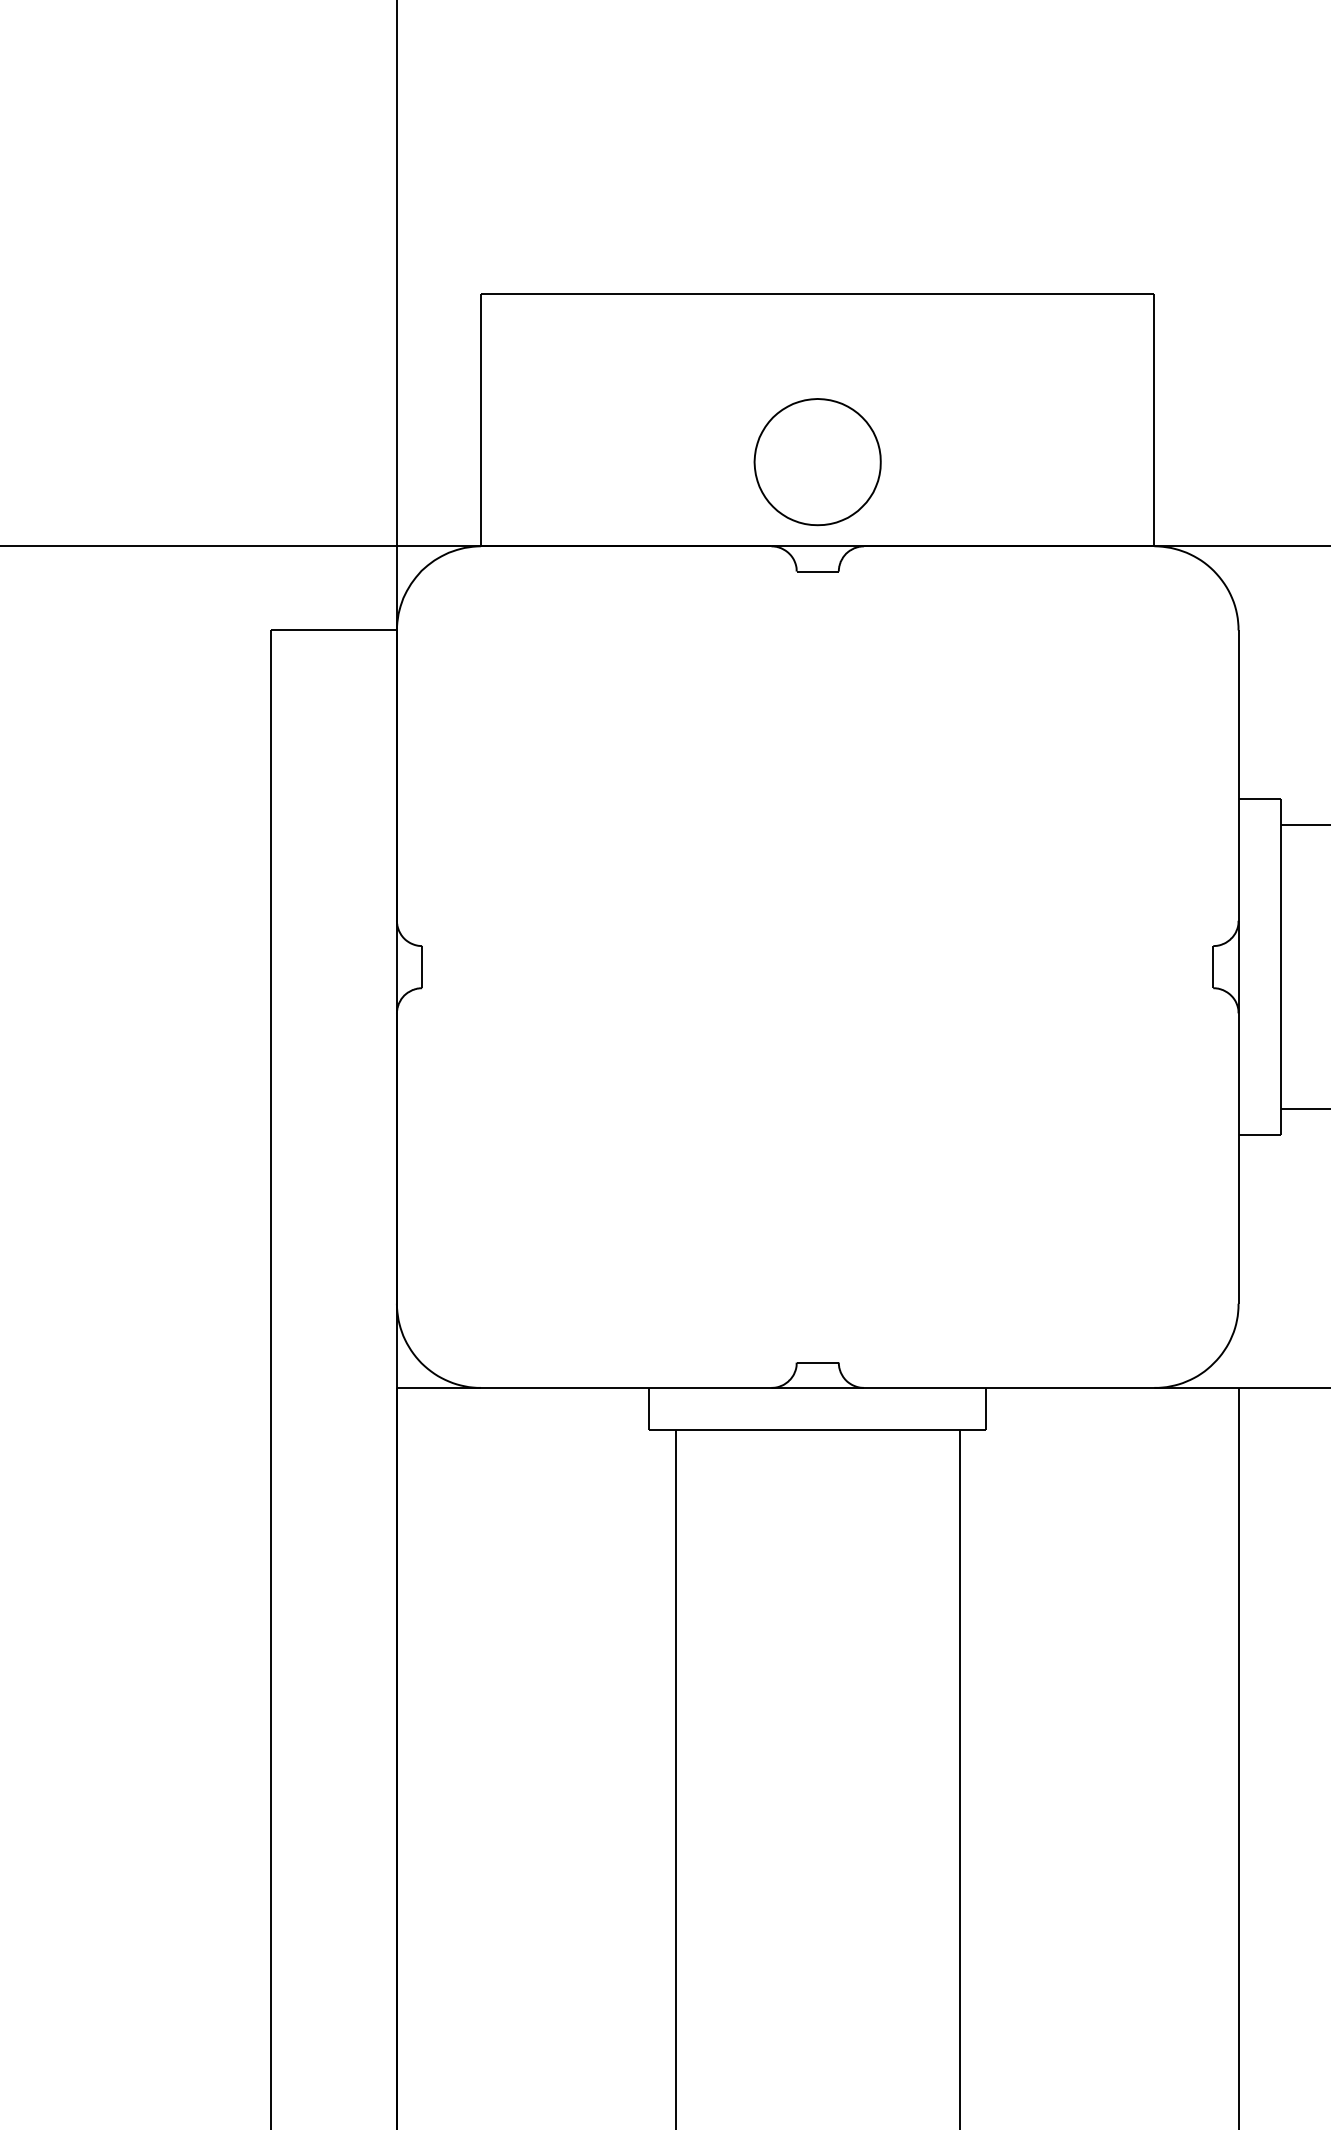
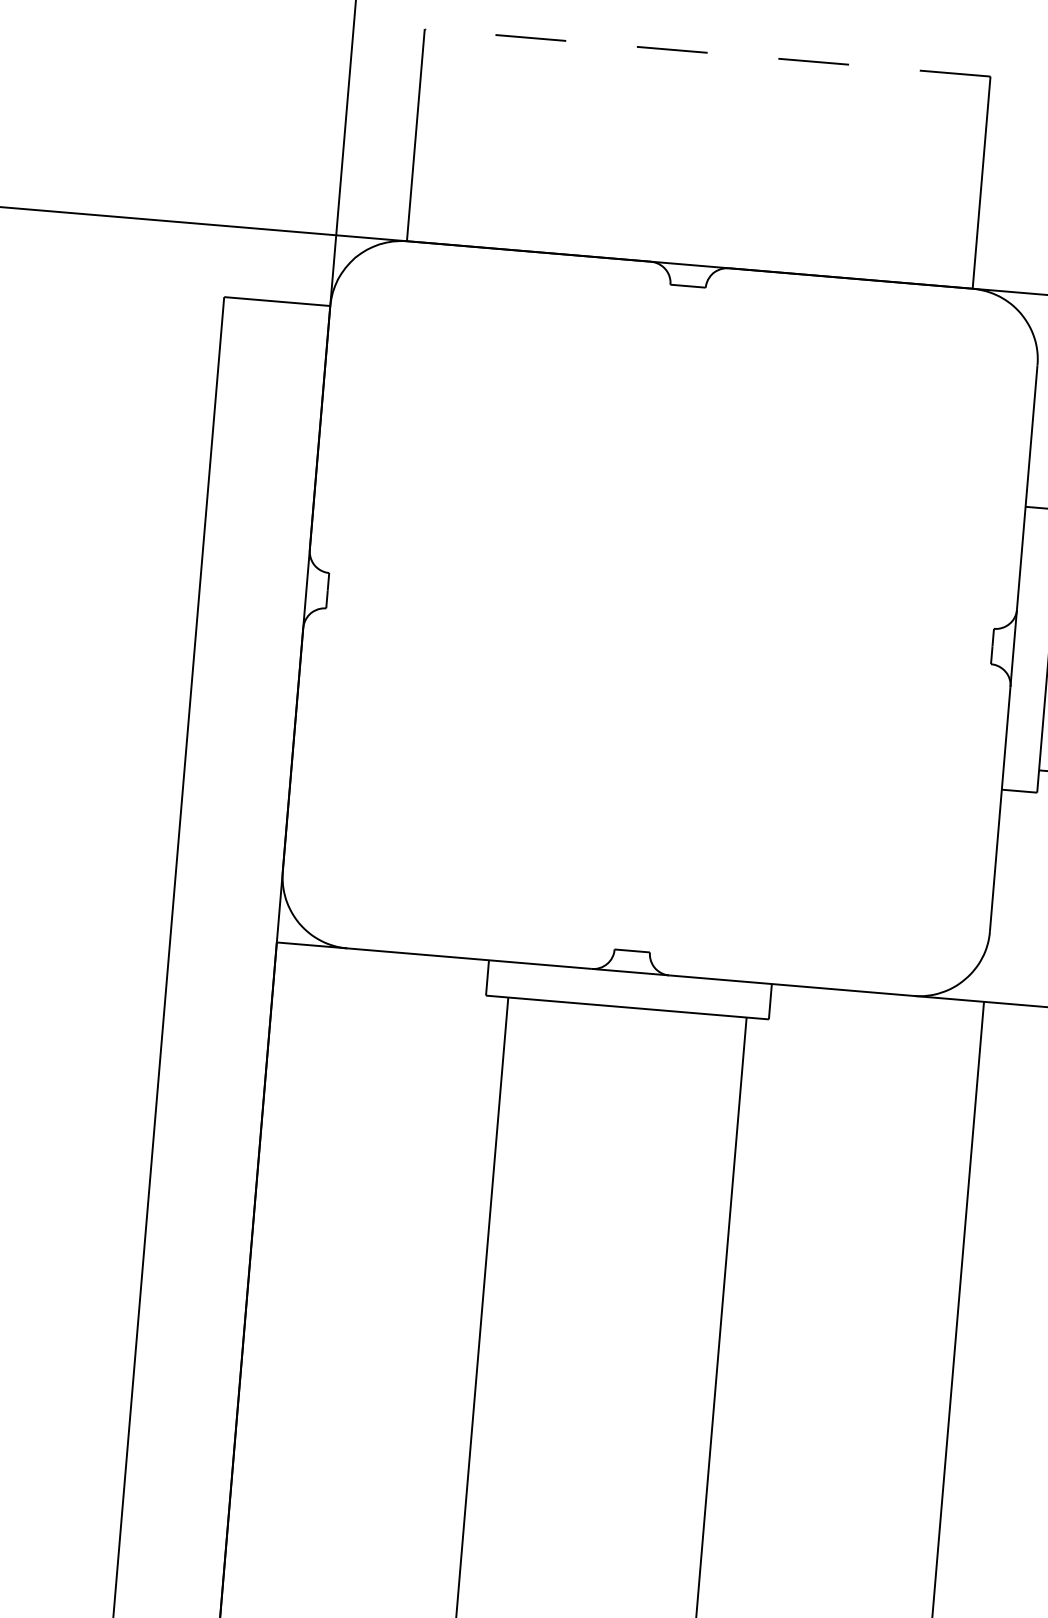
line: (817, 293) -> (707, 52), solid -> dashed
part: (817, 462) -> (695, 194), removed

